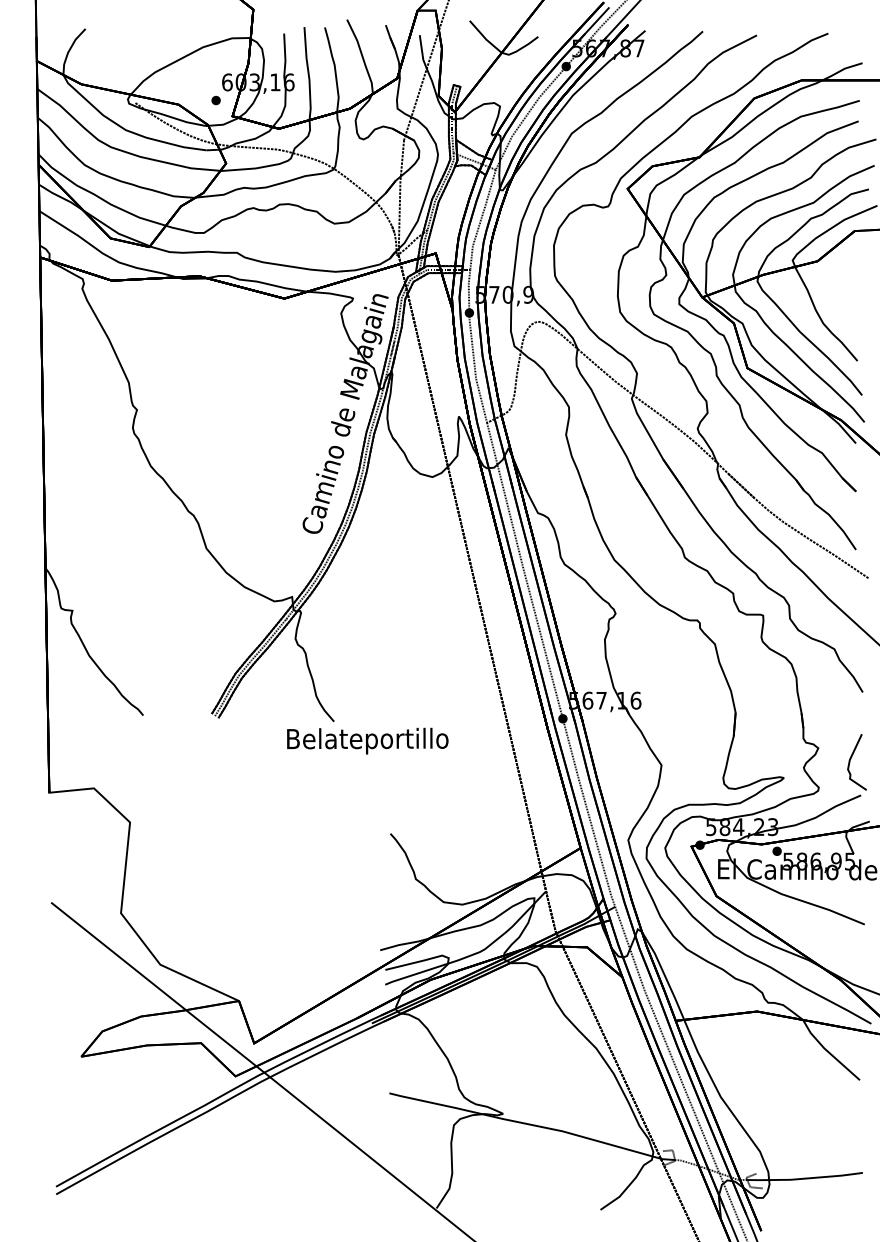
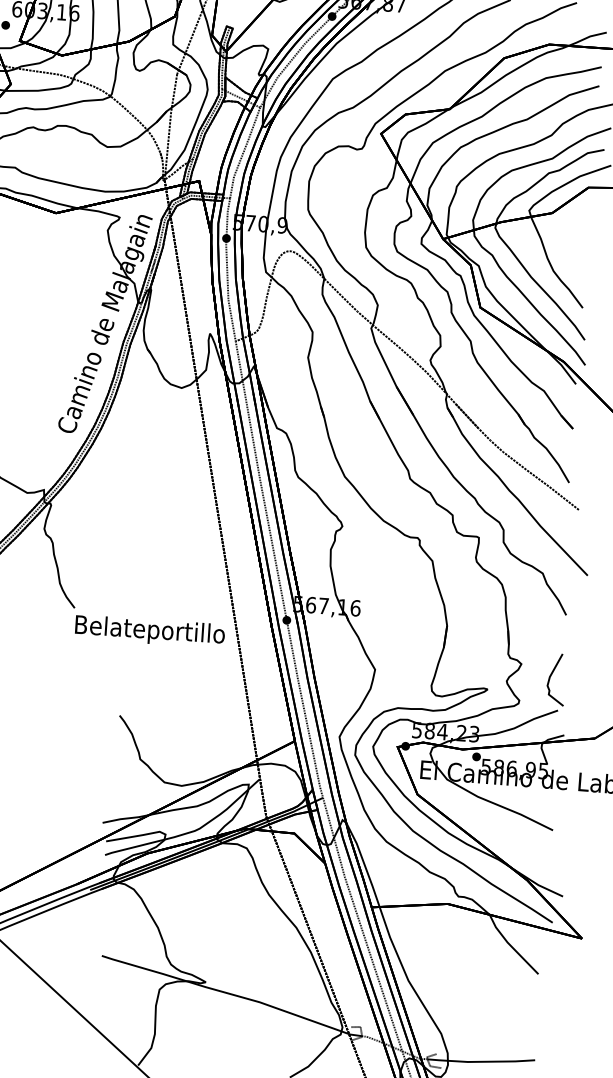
text: (367, 740) -> (149, 630), moved

